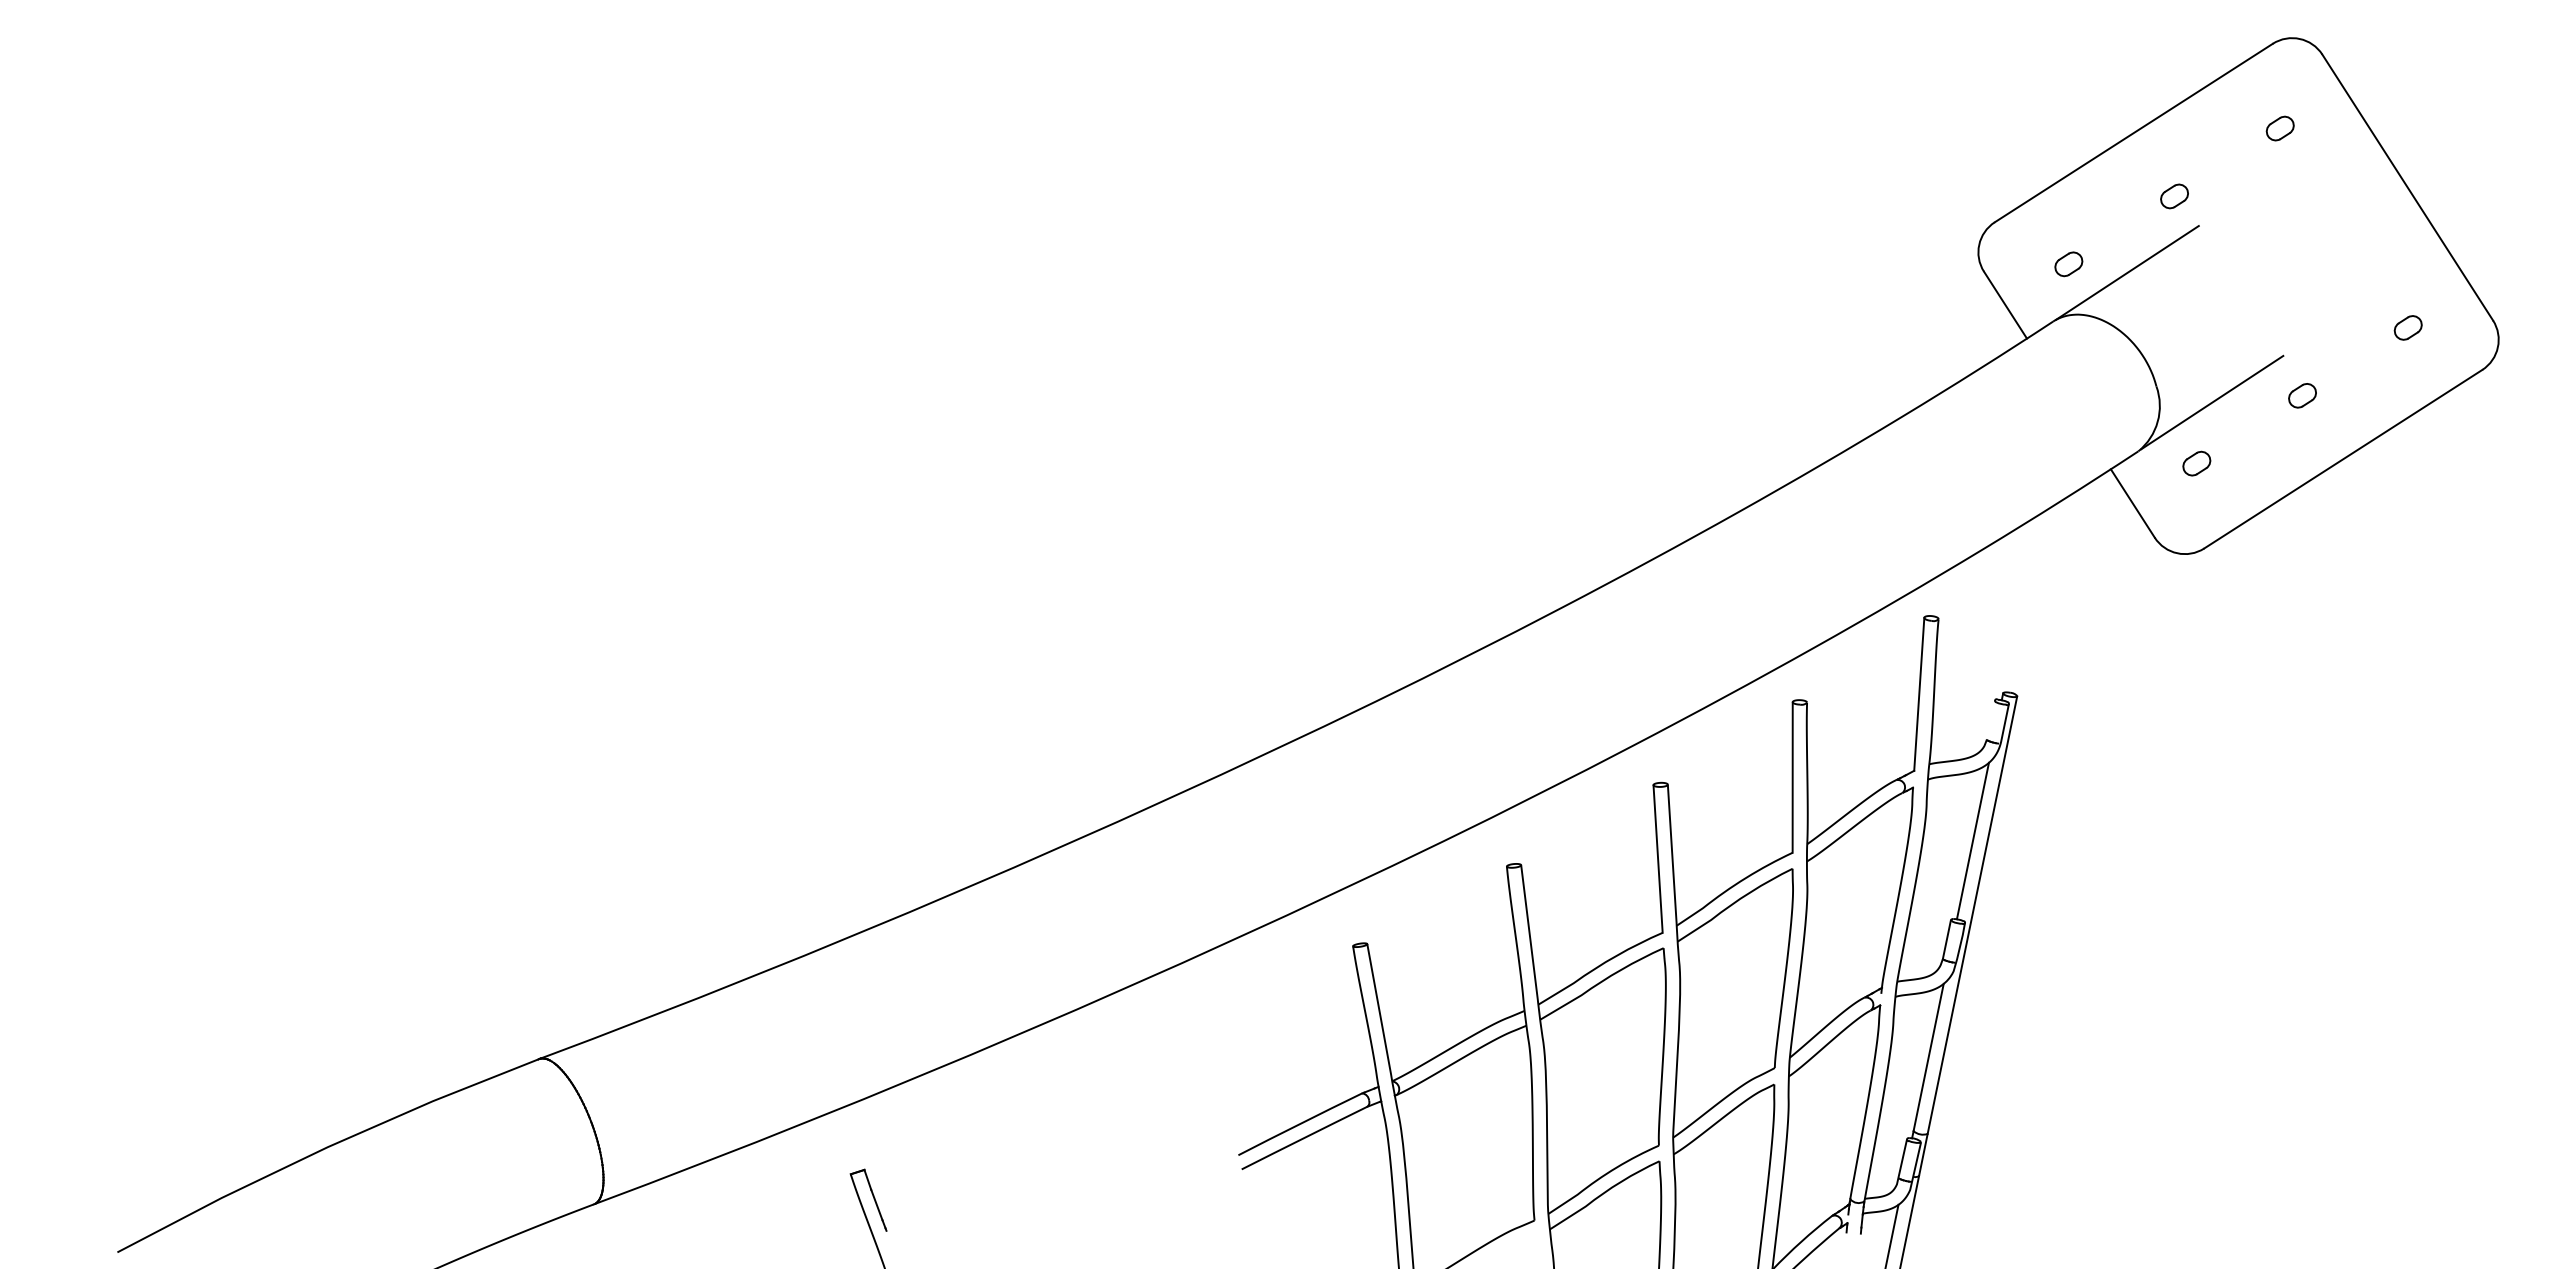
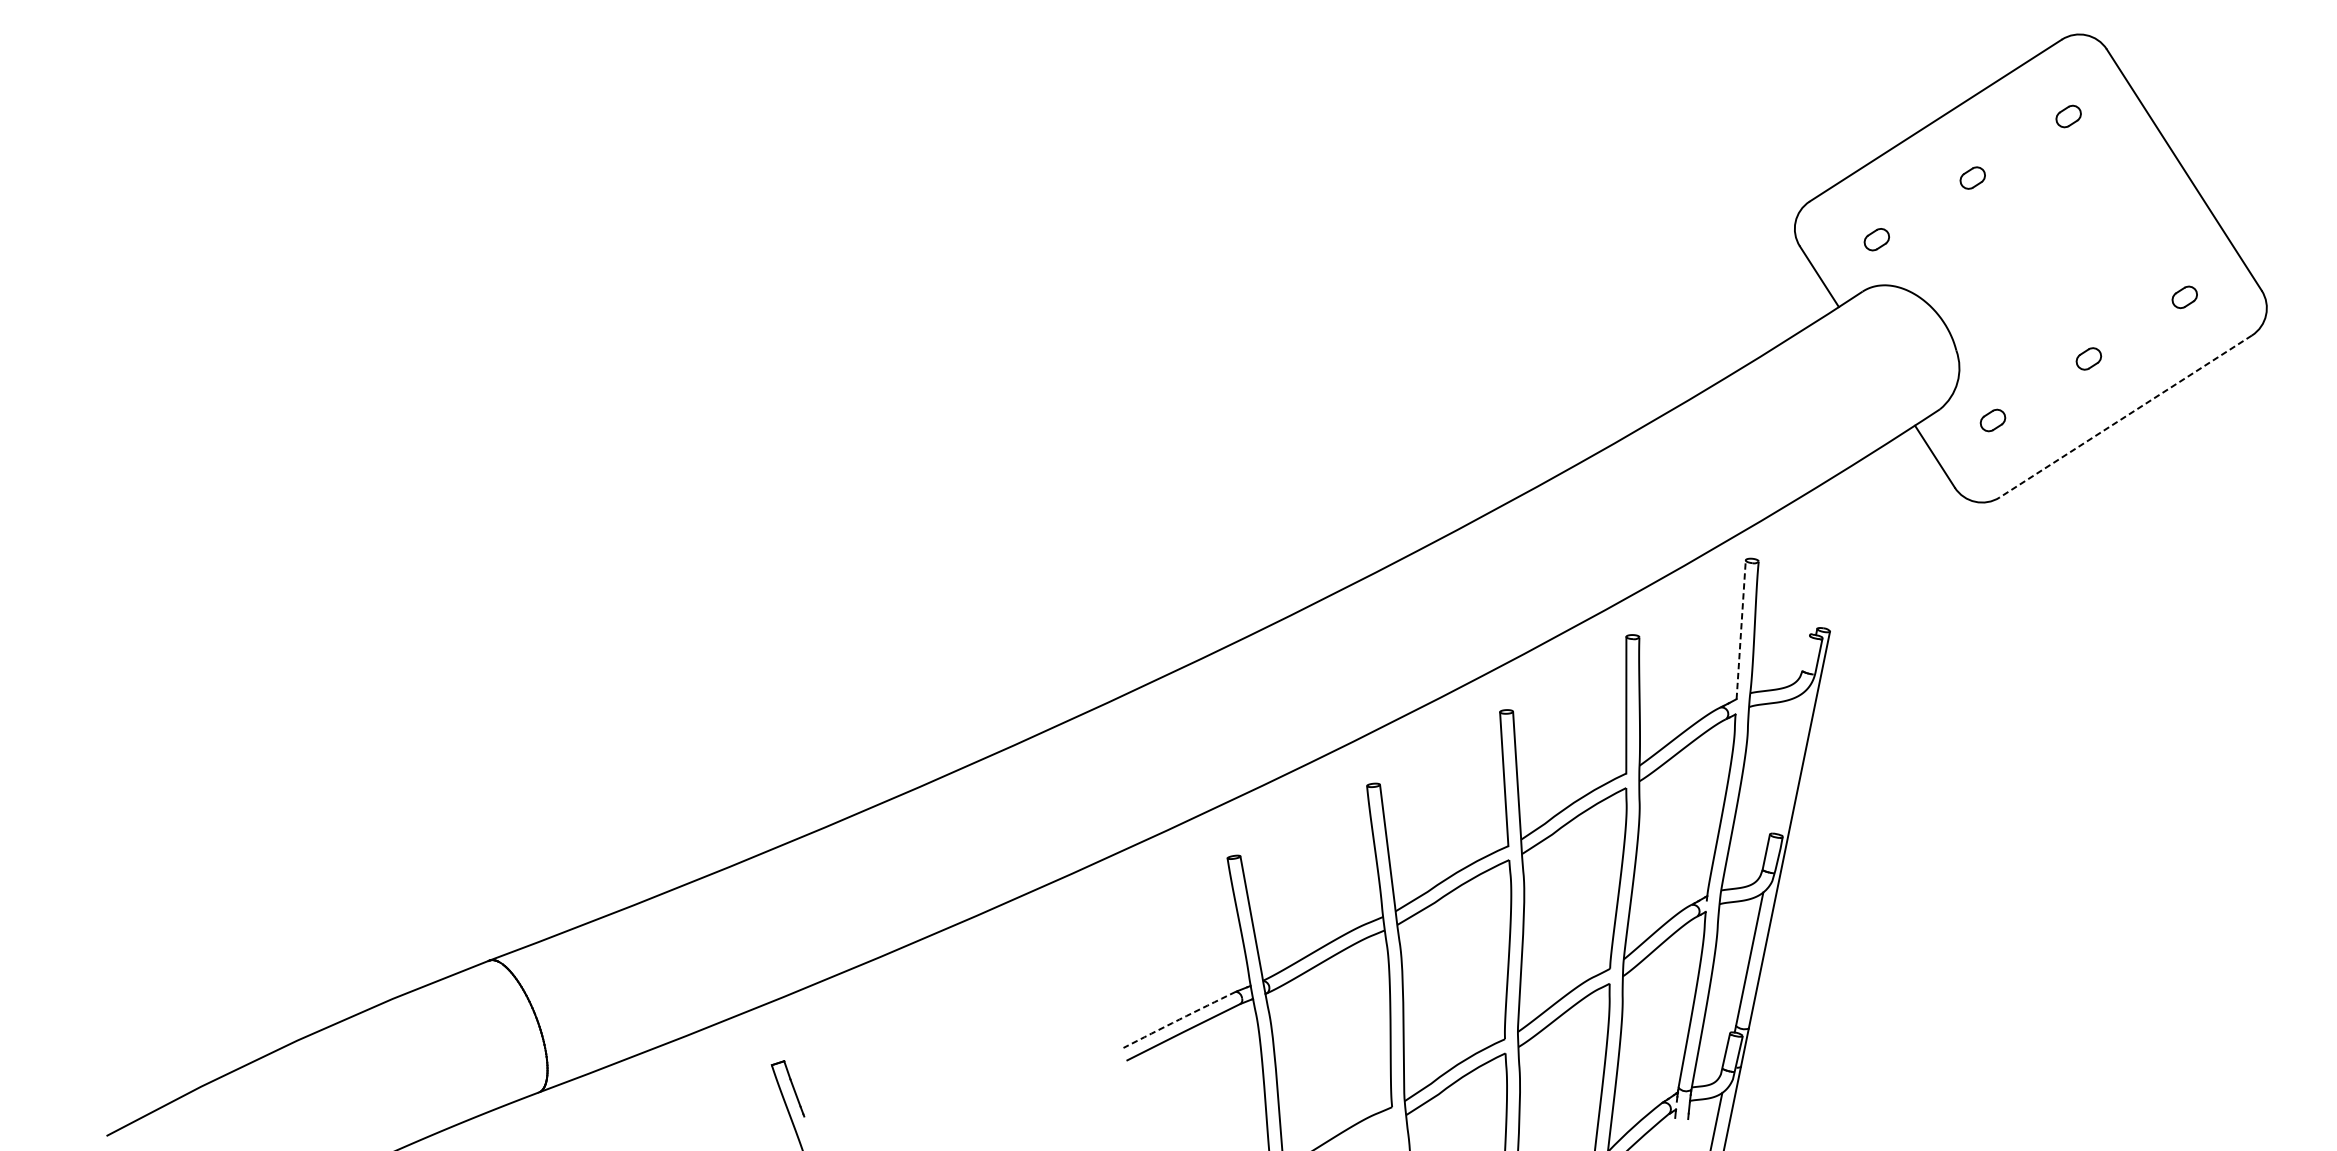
line: (2127, 272) -> (1930, 247), removed
line: (2212, 402) -> (2007, 365), removed
line: (2342, 459) -> (2125, 416), solid -> dashed
line: (1919, 694) -> (1741, 629), solid -> dashed
line: (1972, 840) -> (1789, 762), removed
arc: (1300, 1123) -> (1179, 1019), solid -> dashed

